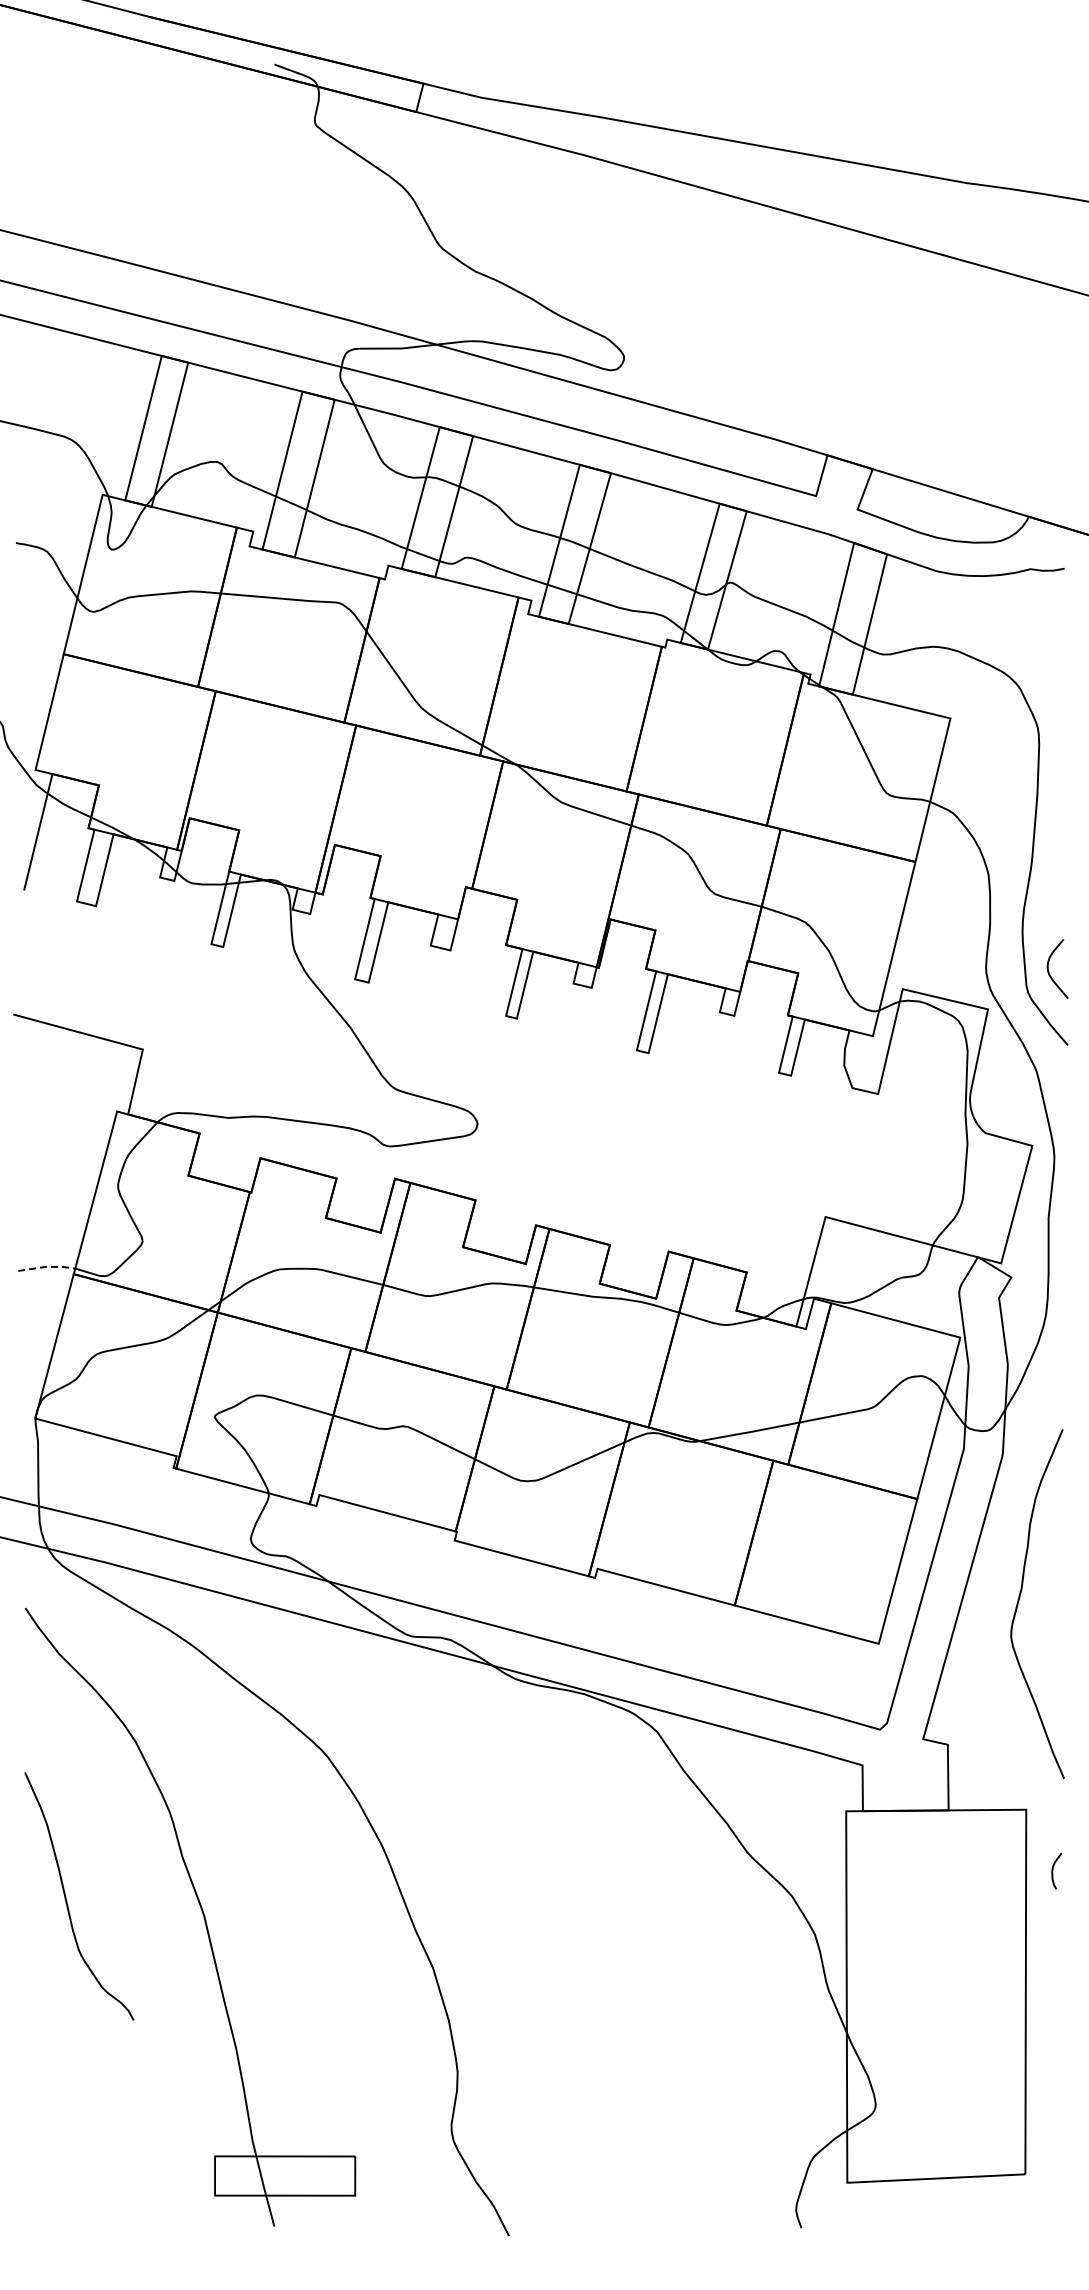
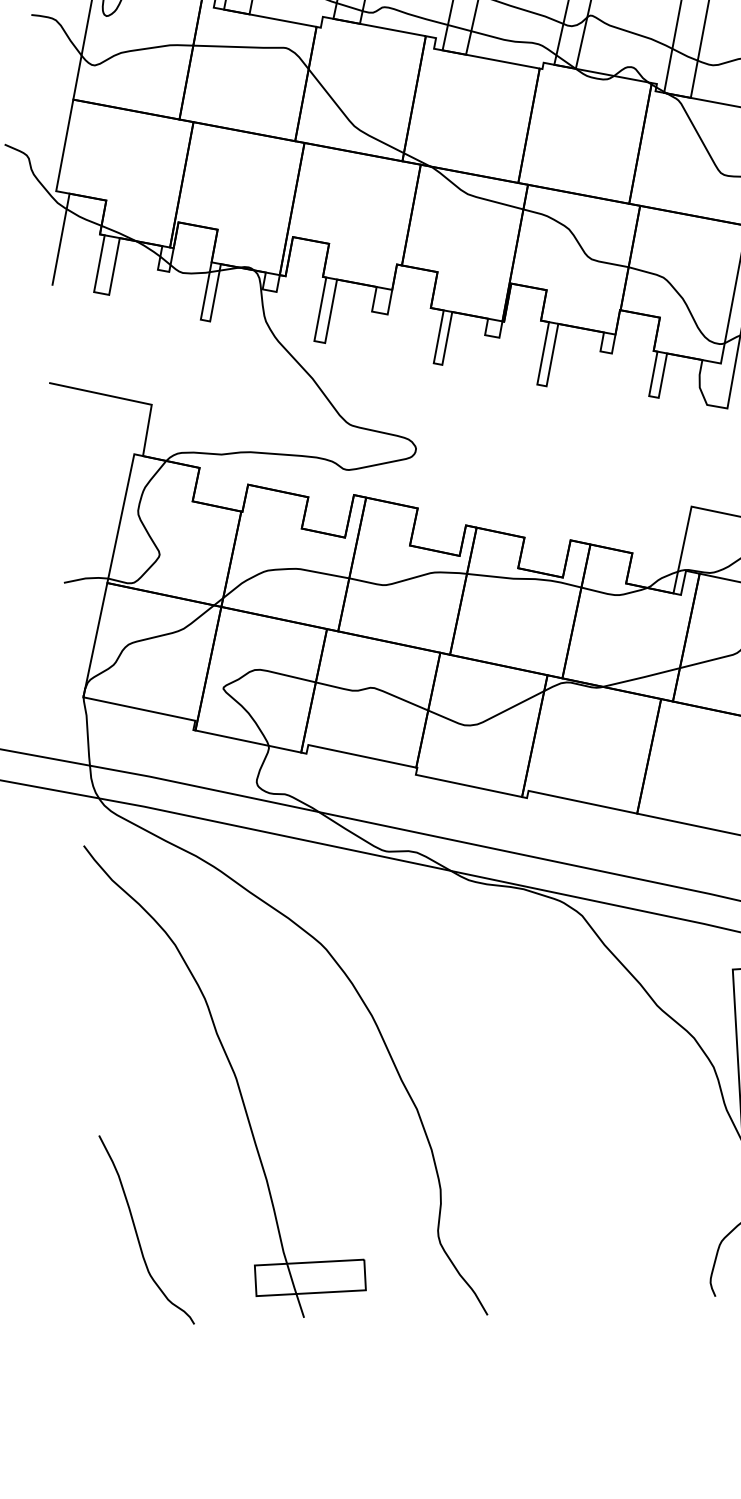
line: (47, 1266) -> (86, 578), dashed -> solid
curve: (66, 1896) -> (136, 1230), moved

